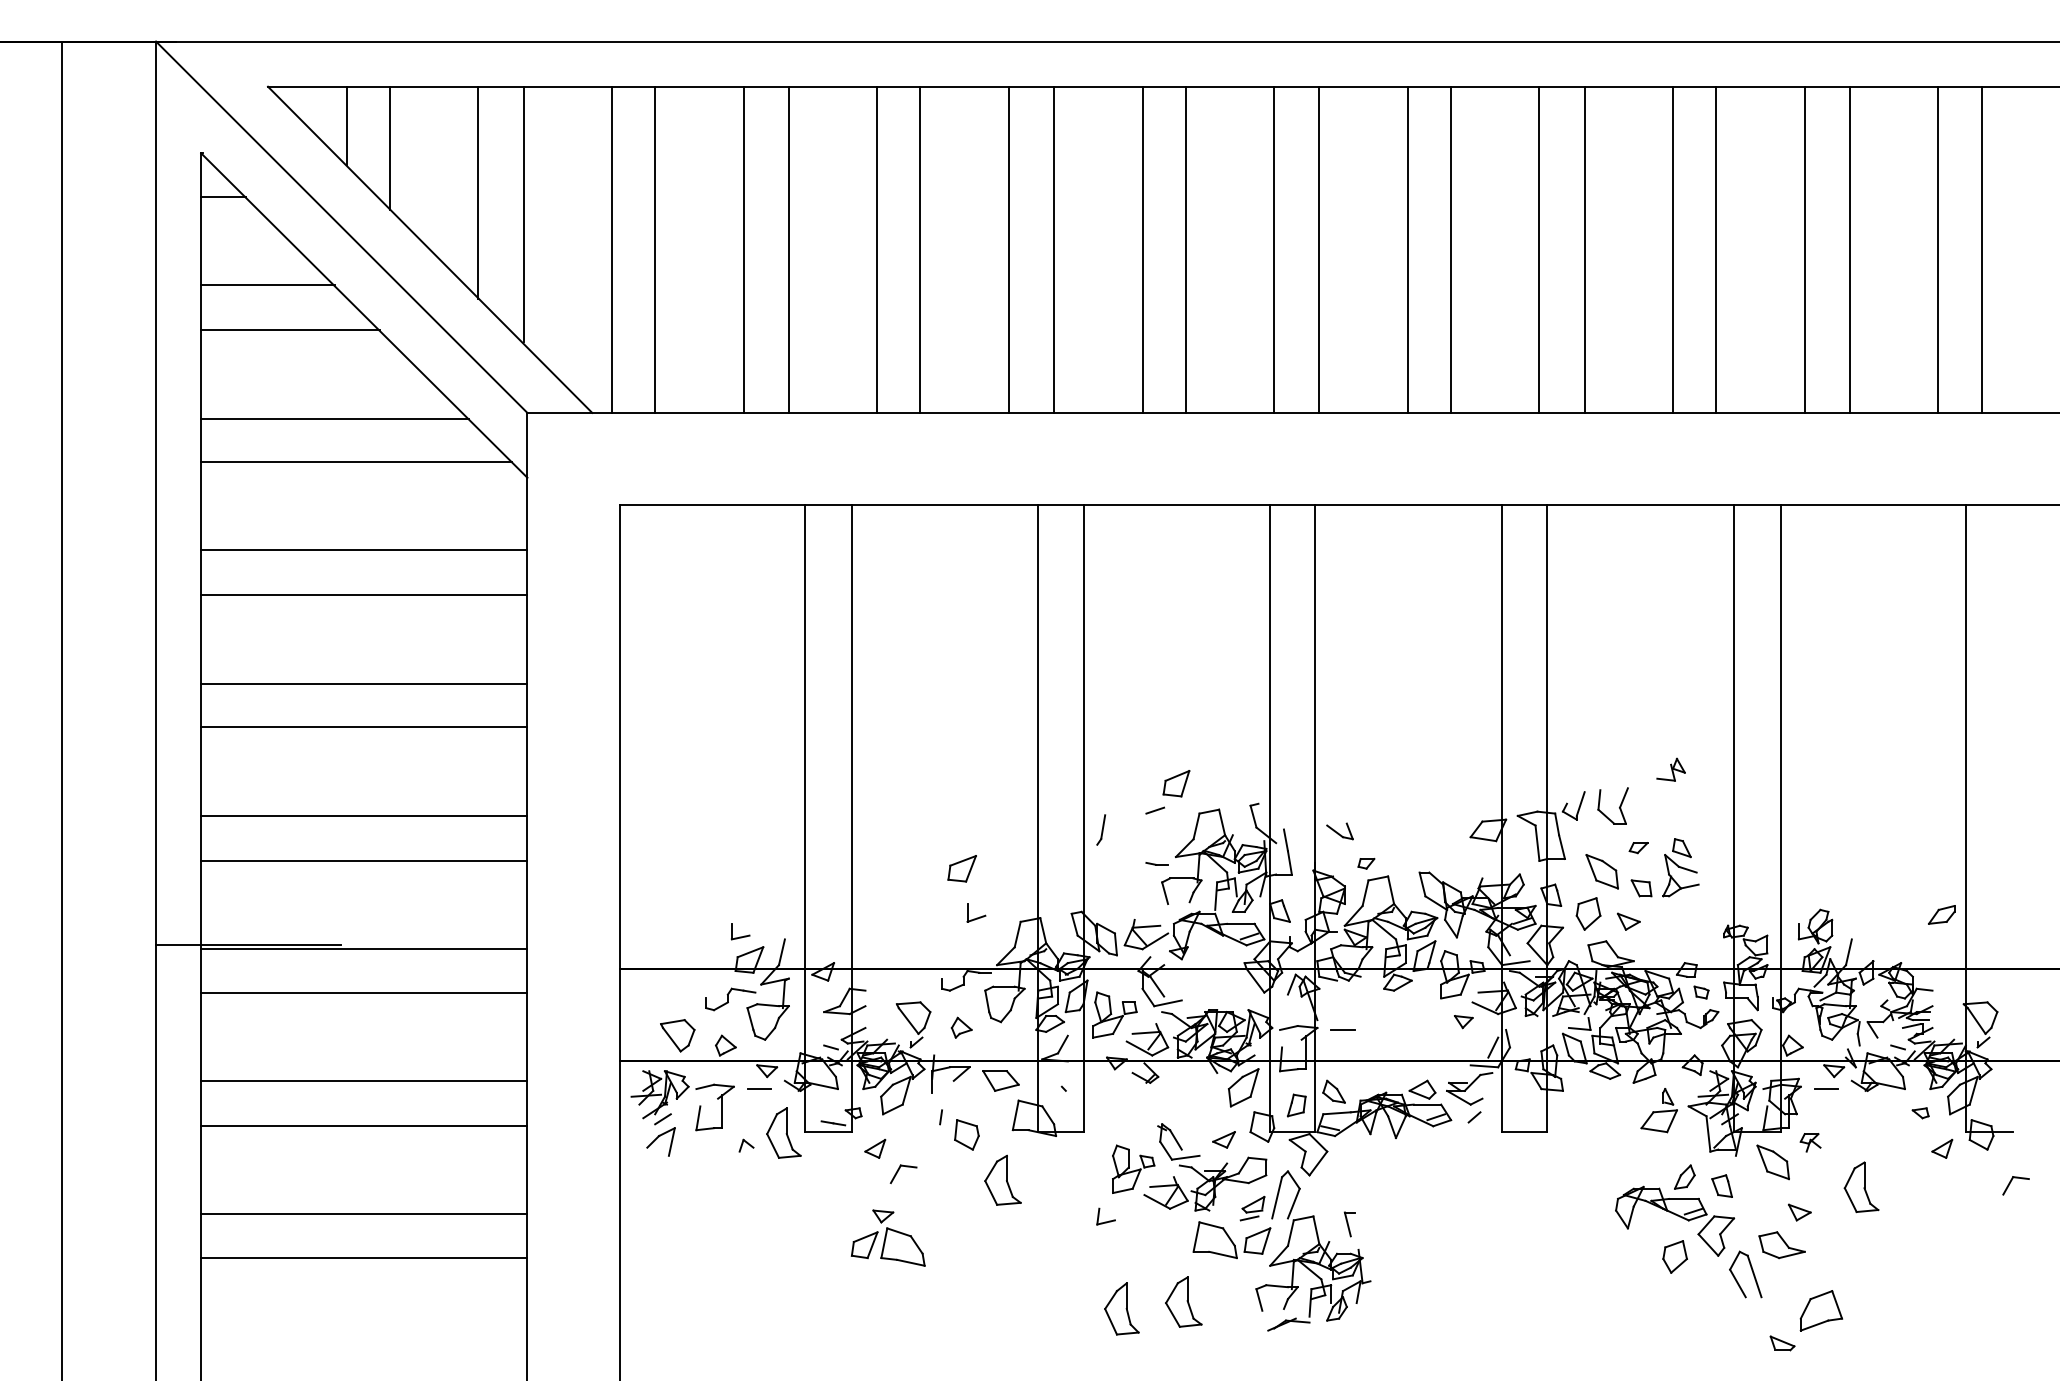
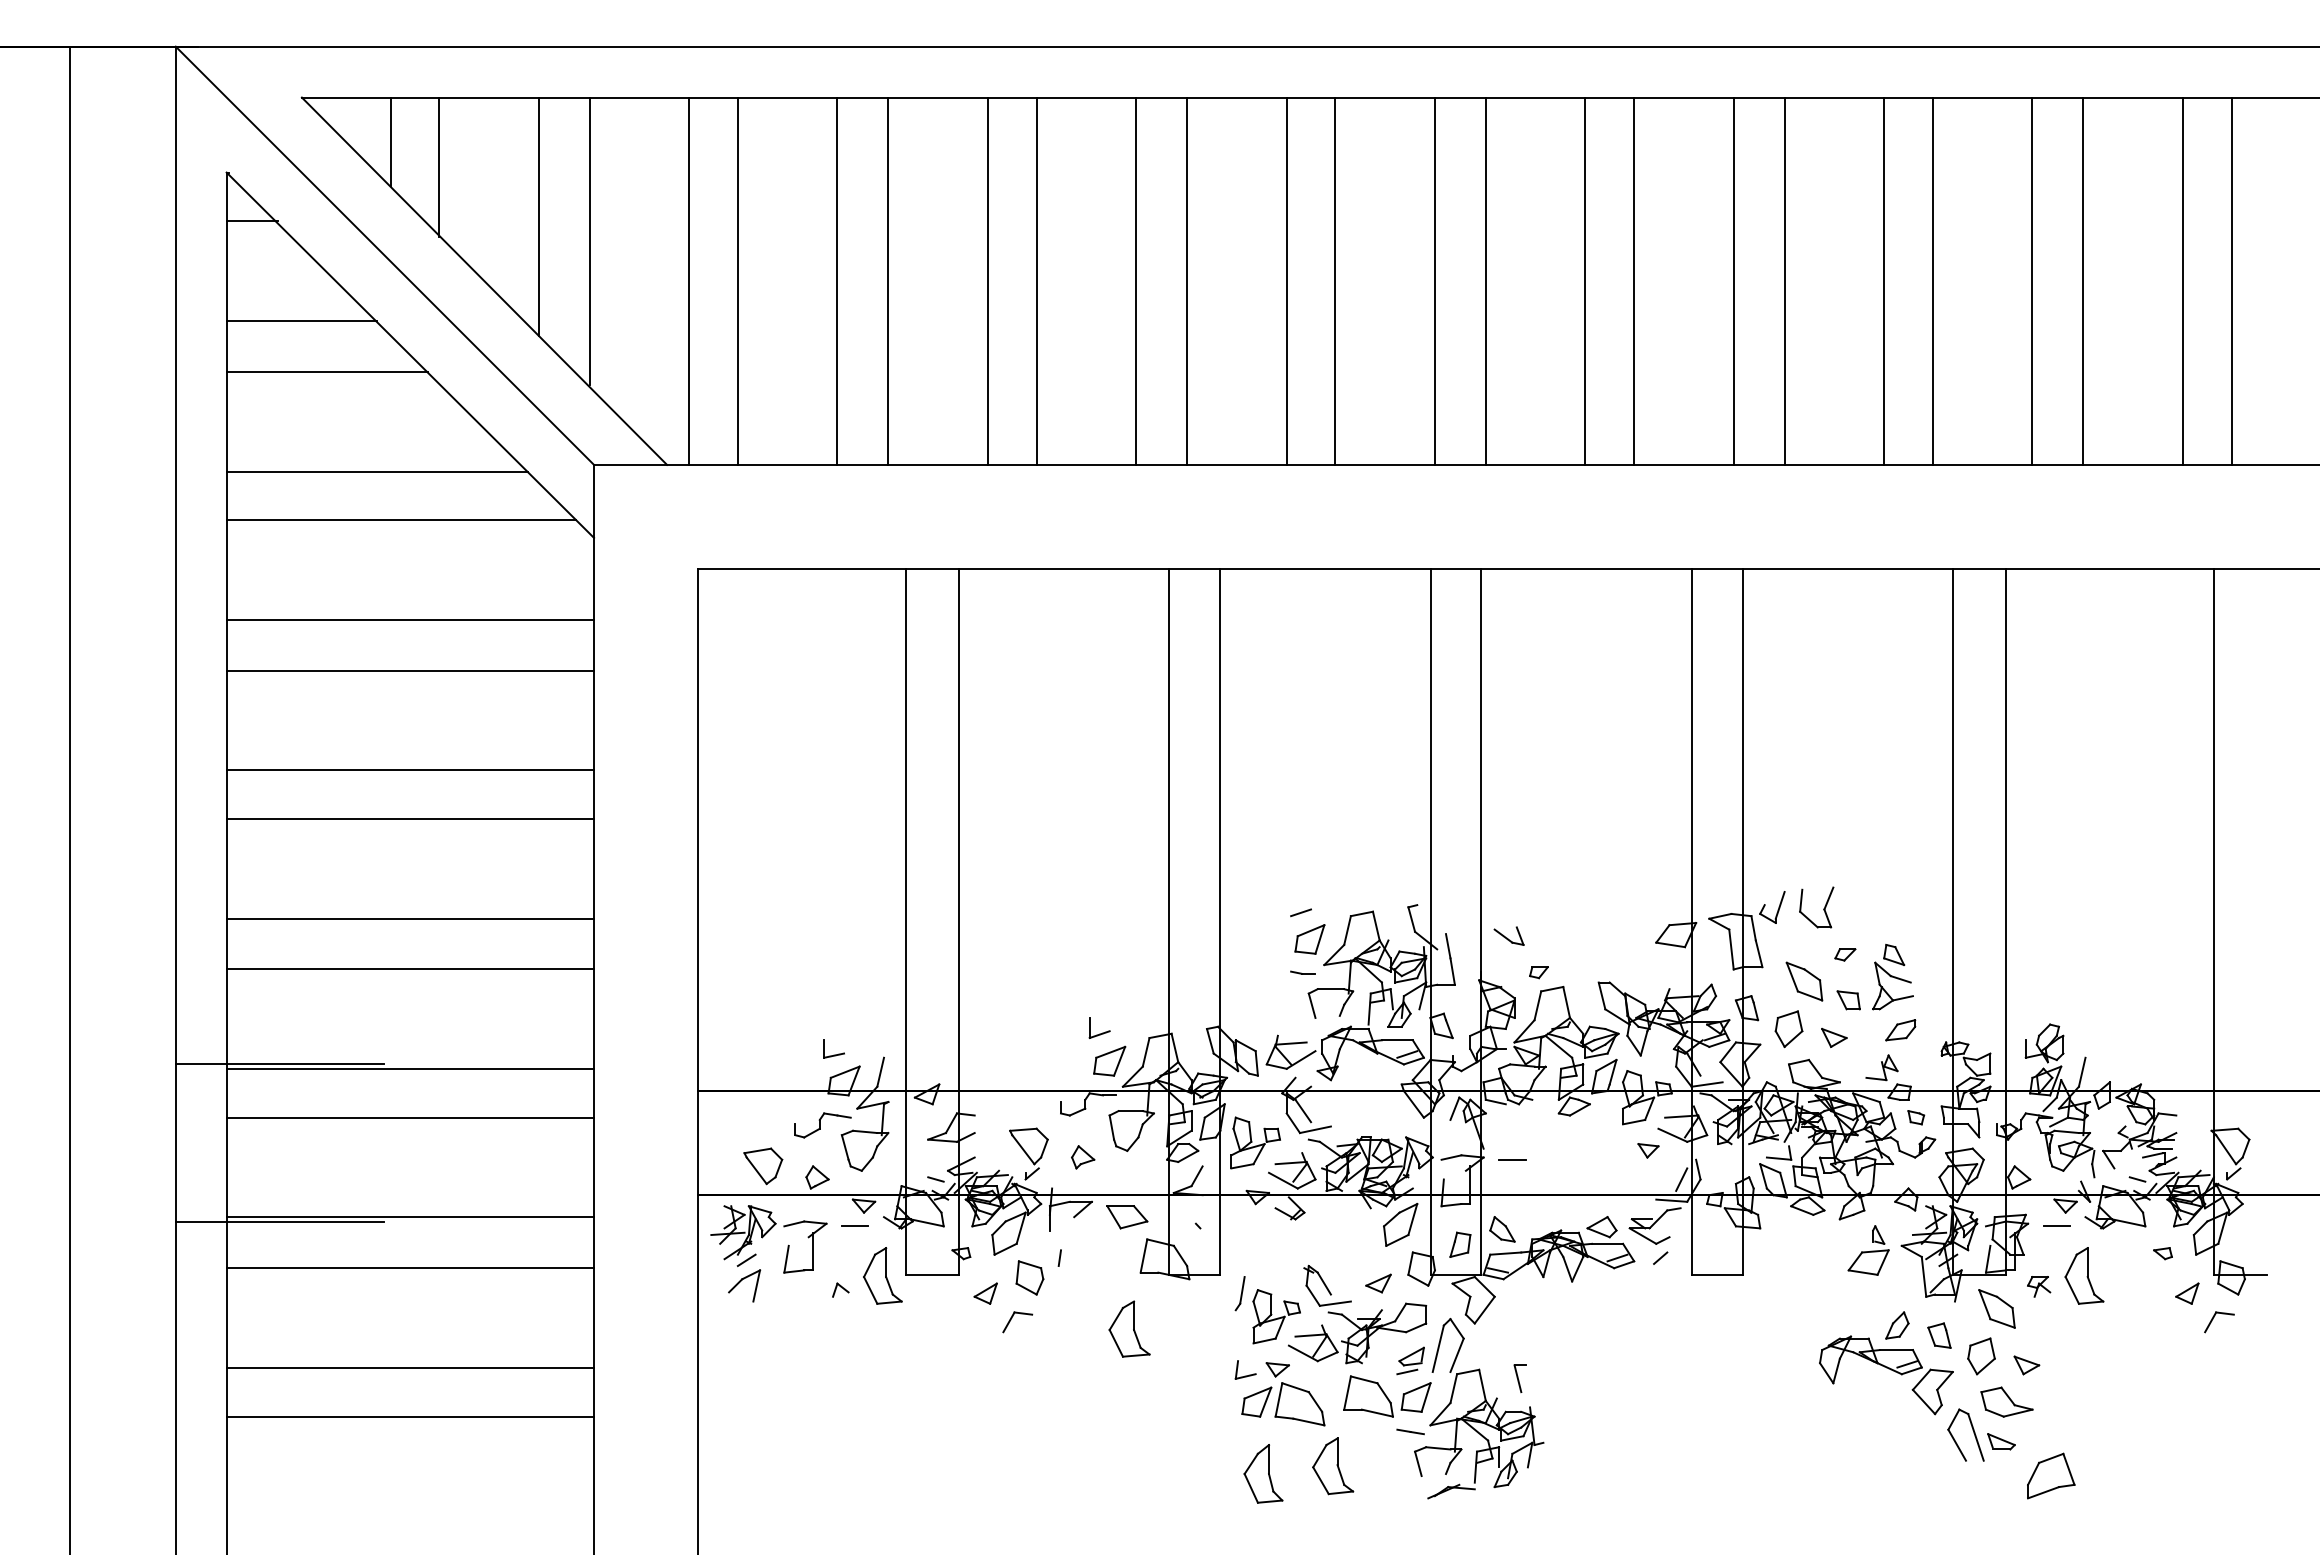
part: (1670, 769) -> (1881, 1067), moved
part: (1176, 783) -> (1309, 939), moved
part: (1100, 829) -> (1239, 1293), moved
part: (962, 868) -> (1109, 1060), moved
part: (1941, 915) -> (1900, 1030), moved
line: (248, 1084) -> (279, 1221), added
line: (833, 1122) -> (1410, 1431), moved
part: (966, 1134) -> (1029, 1277), moved
part: (2010, 1183) -> (2213, 1319), moved
part: (1861, 1186) -> (2084, 1275), moved
part: (888, 1238) -> (1283, 1394), moved
part: (1675, 1257) -> (1981, 1356), moved
part: (1782, 1343) -> (2001, 1441), moved

